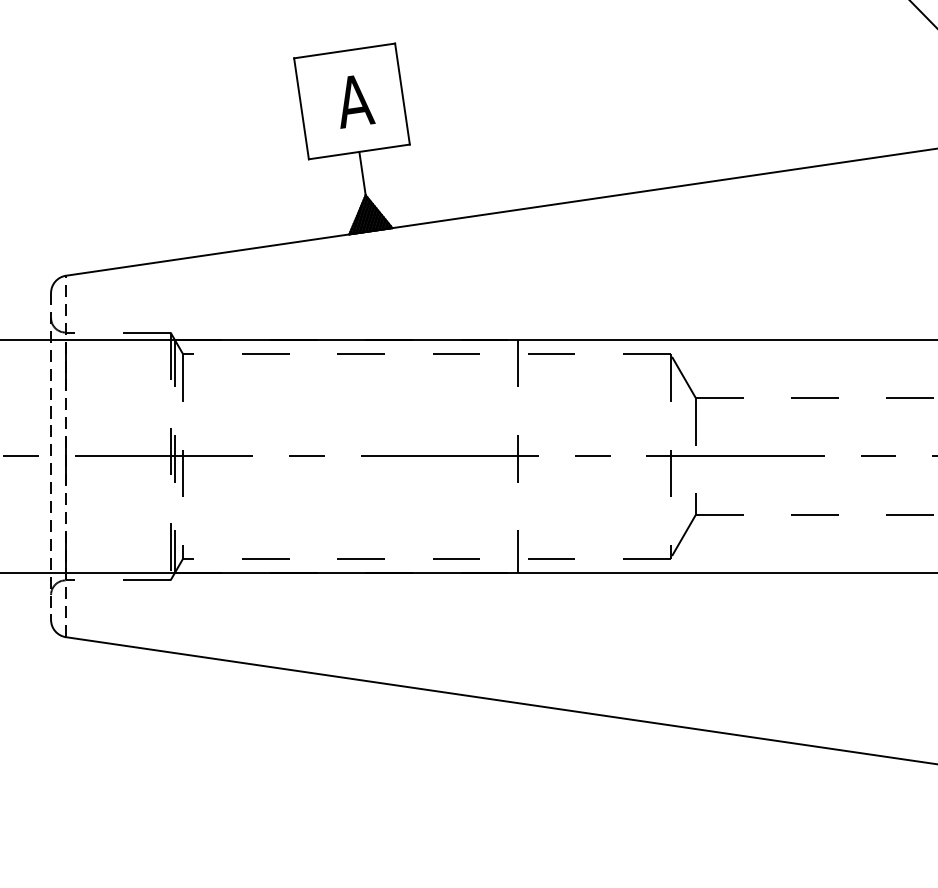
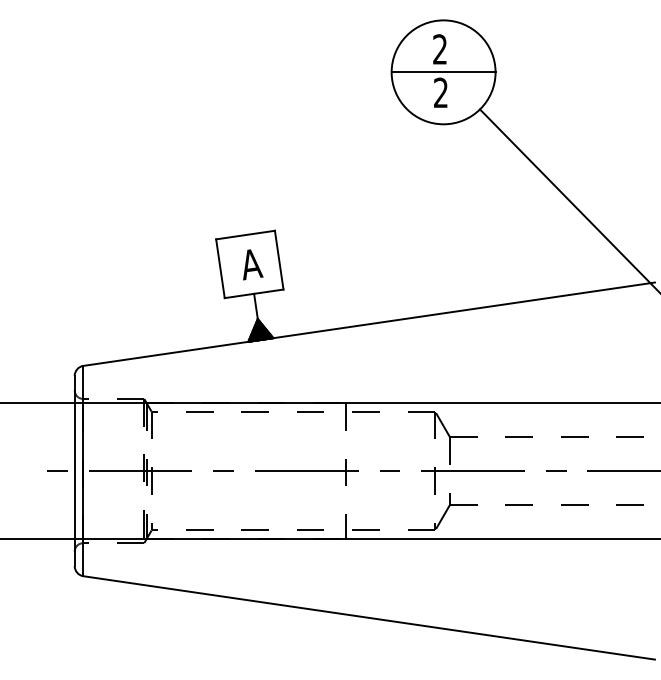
line: (66, 455) -> (83, 470), dashed -> solid
line: (50, 457) -> (74, 471), dashed -> solid

